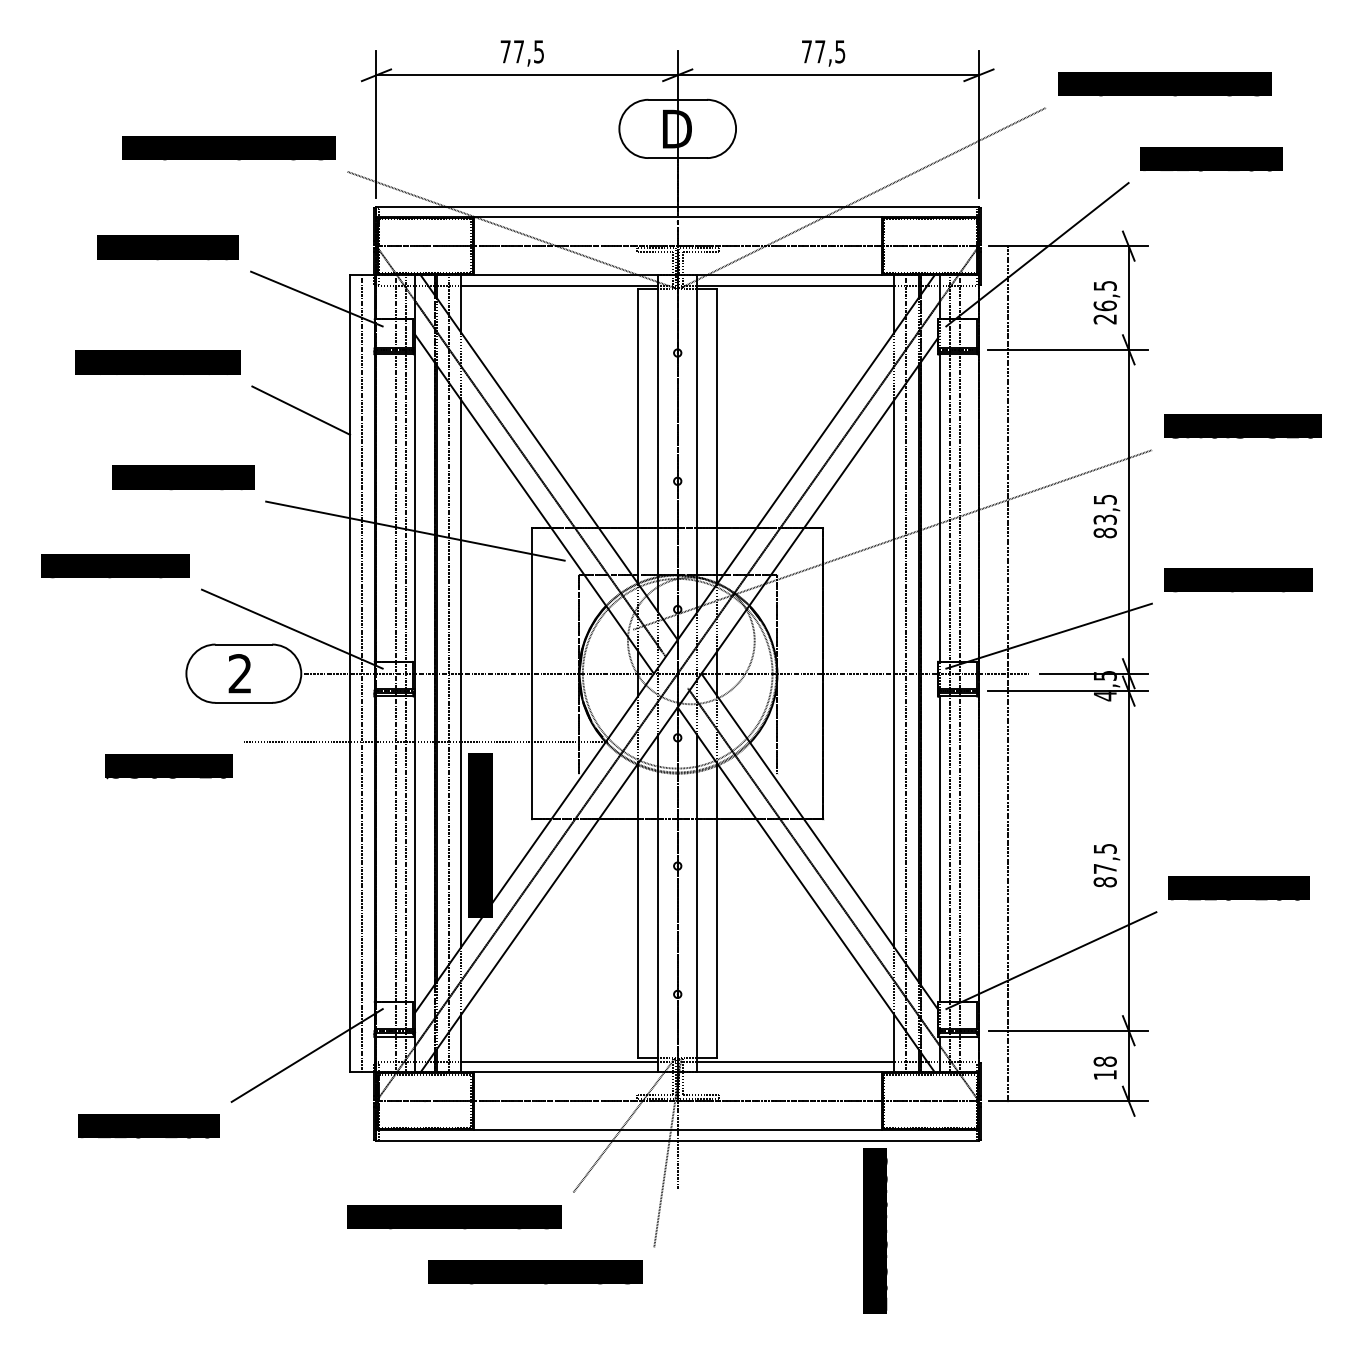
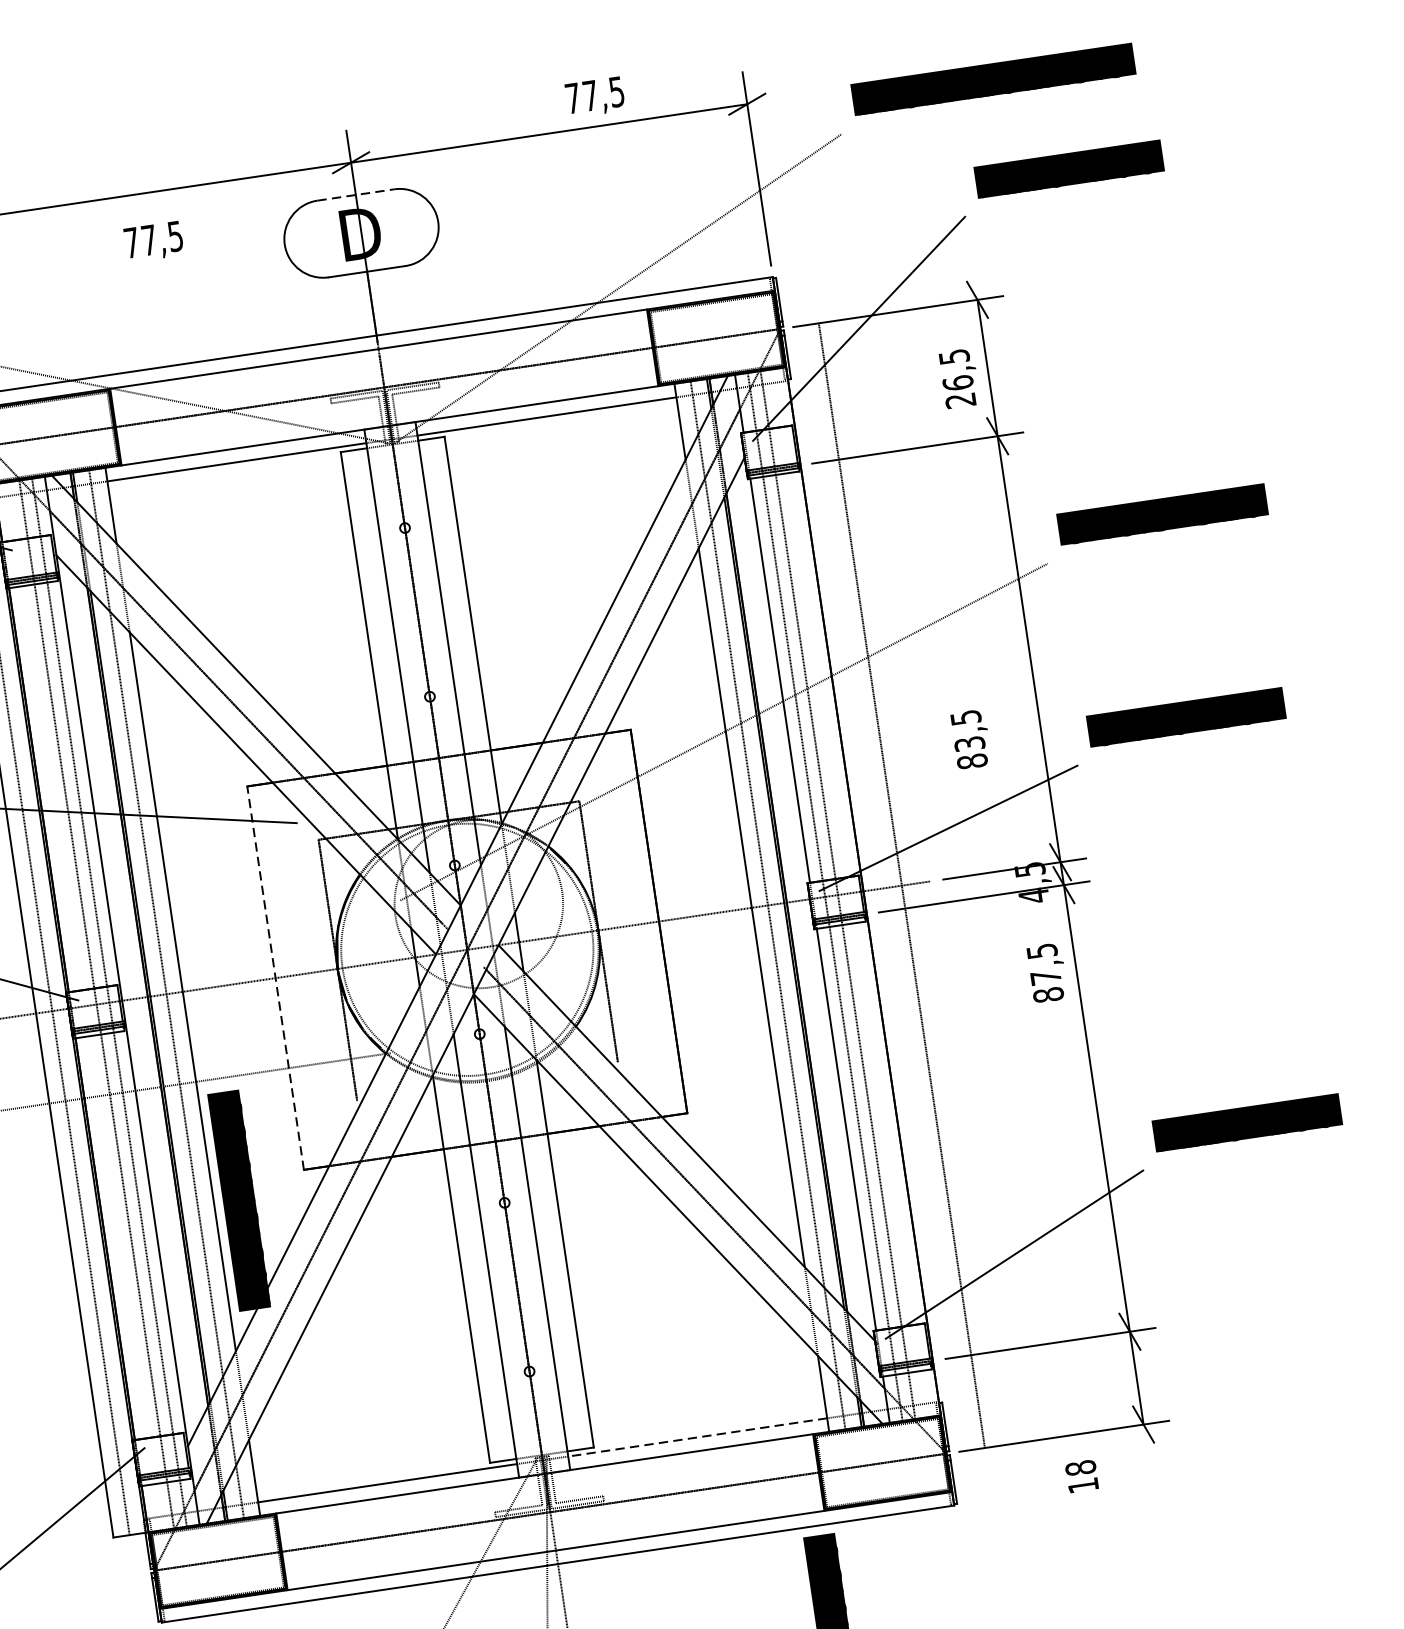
text: (521, 53) -> (152, 242), moved
text: (823, 53) -> (595, 97), moved
line: (678, 99) -> (356, 194), solid -> dashed
text: (1106, 516) -> (970, 739), moved
line: (531, 673) -> (274, 977), solid -> dashed
text: (1106, 865) -> (1046, 972), moved
line: (795, 1061) -> (697, 1436), solid -> dashed
text: (1104, 1067) -> (1080, 1475), moved

